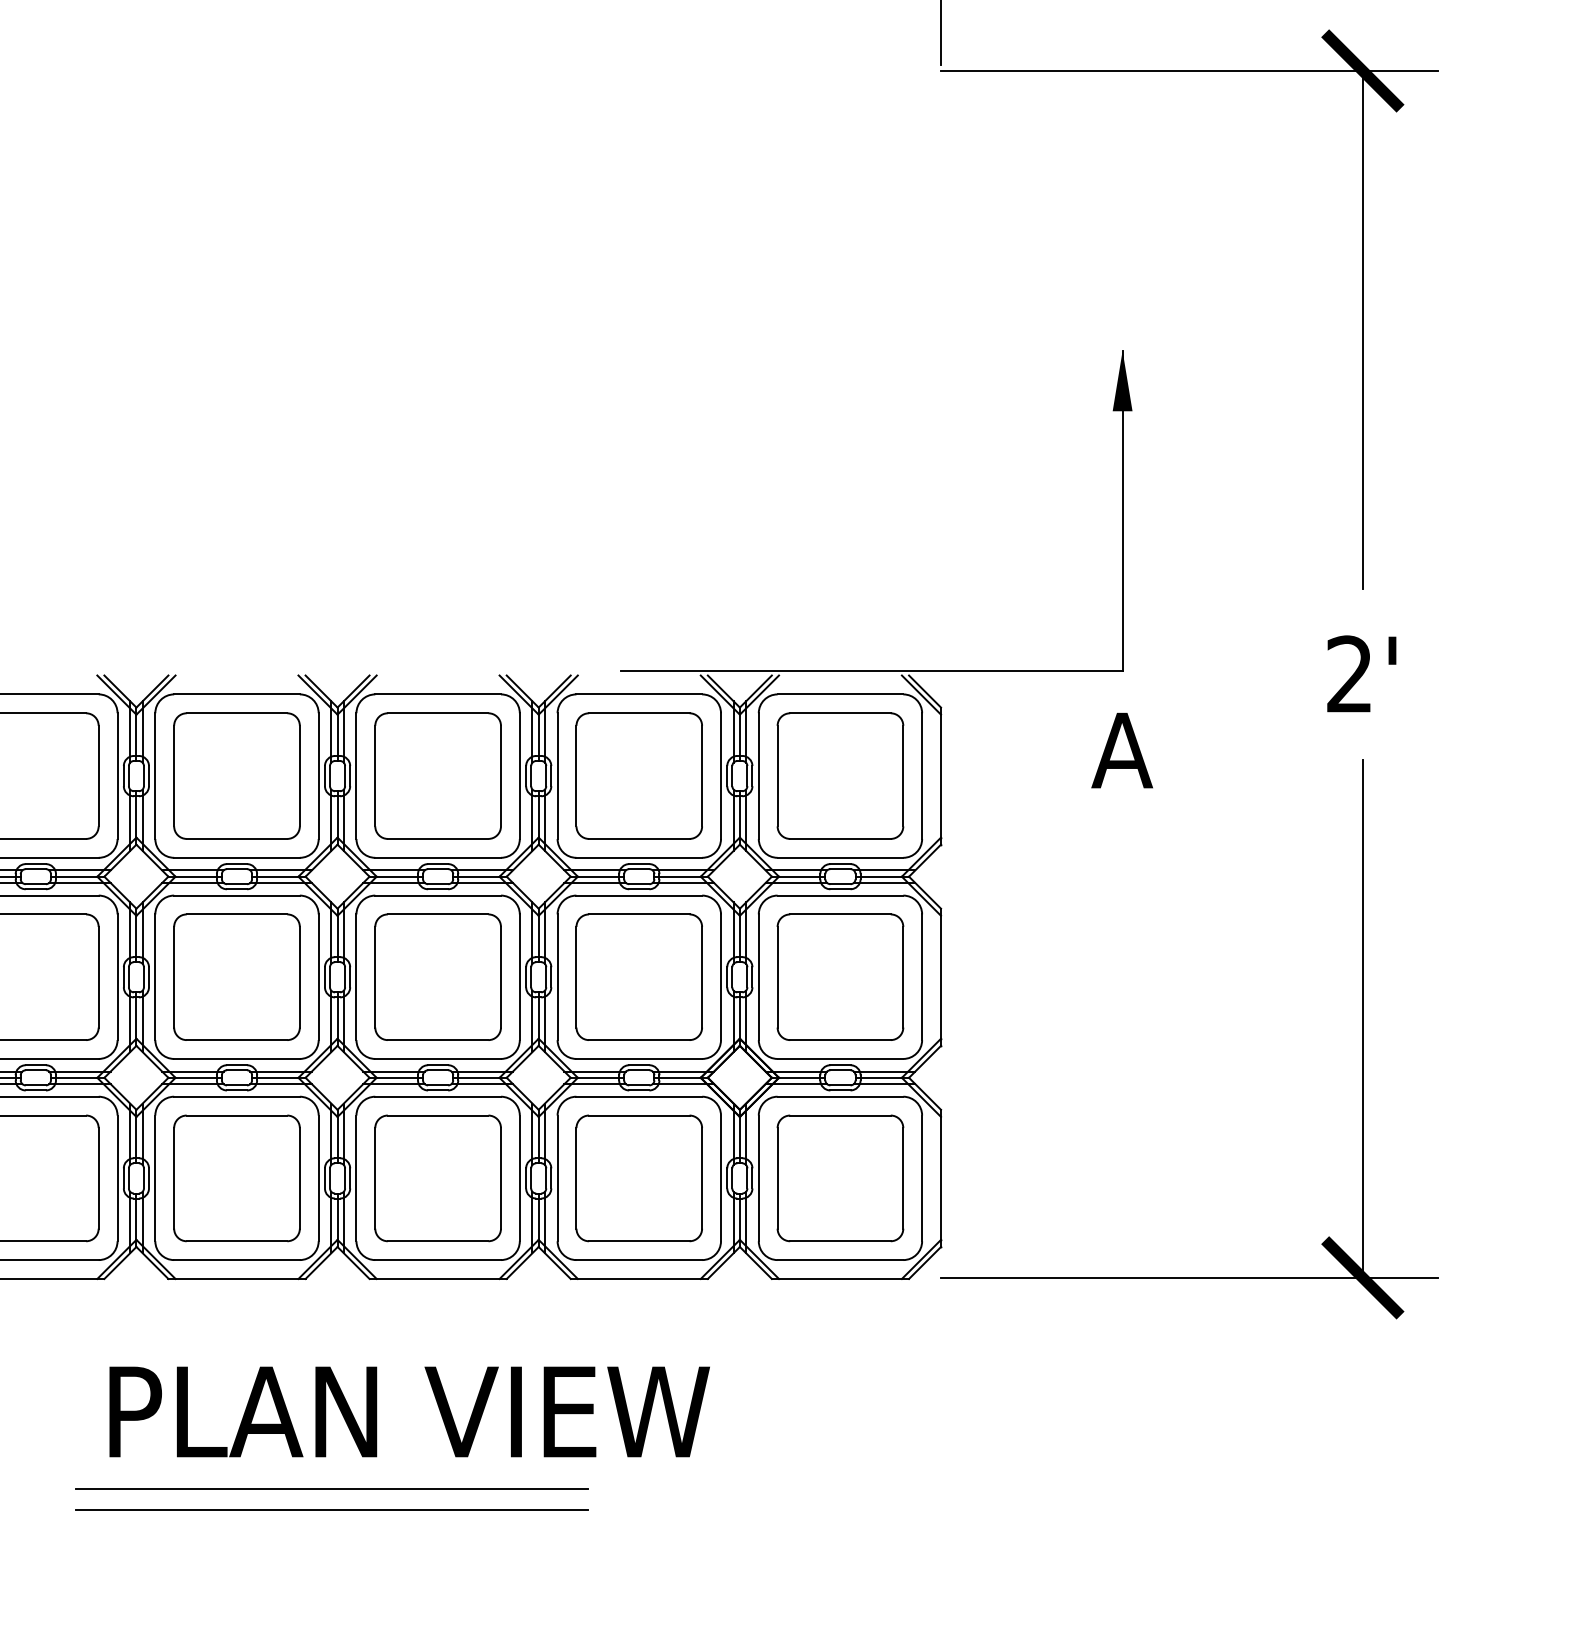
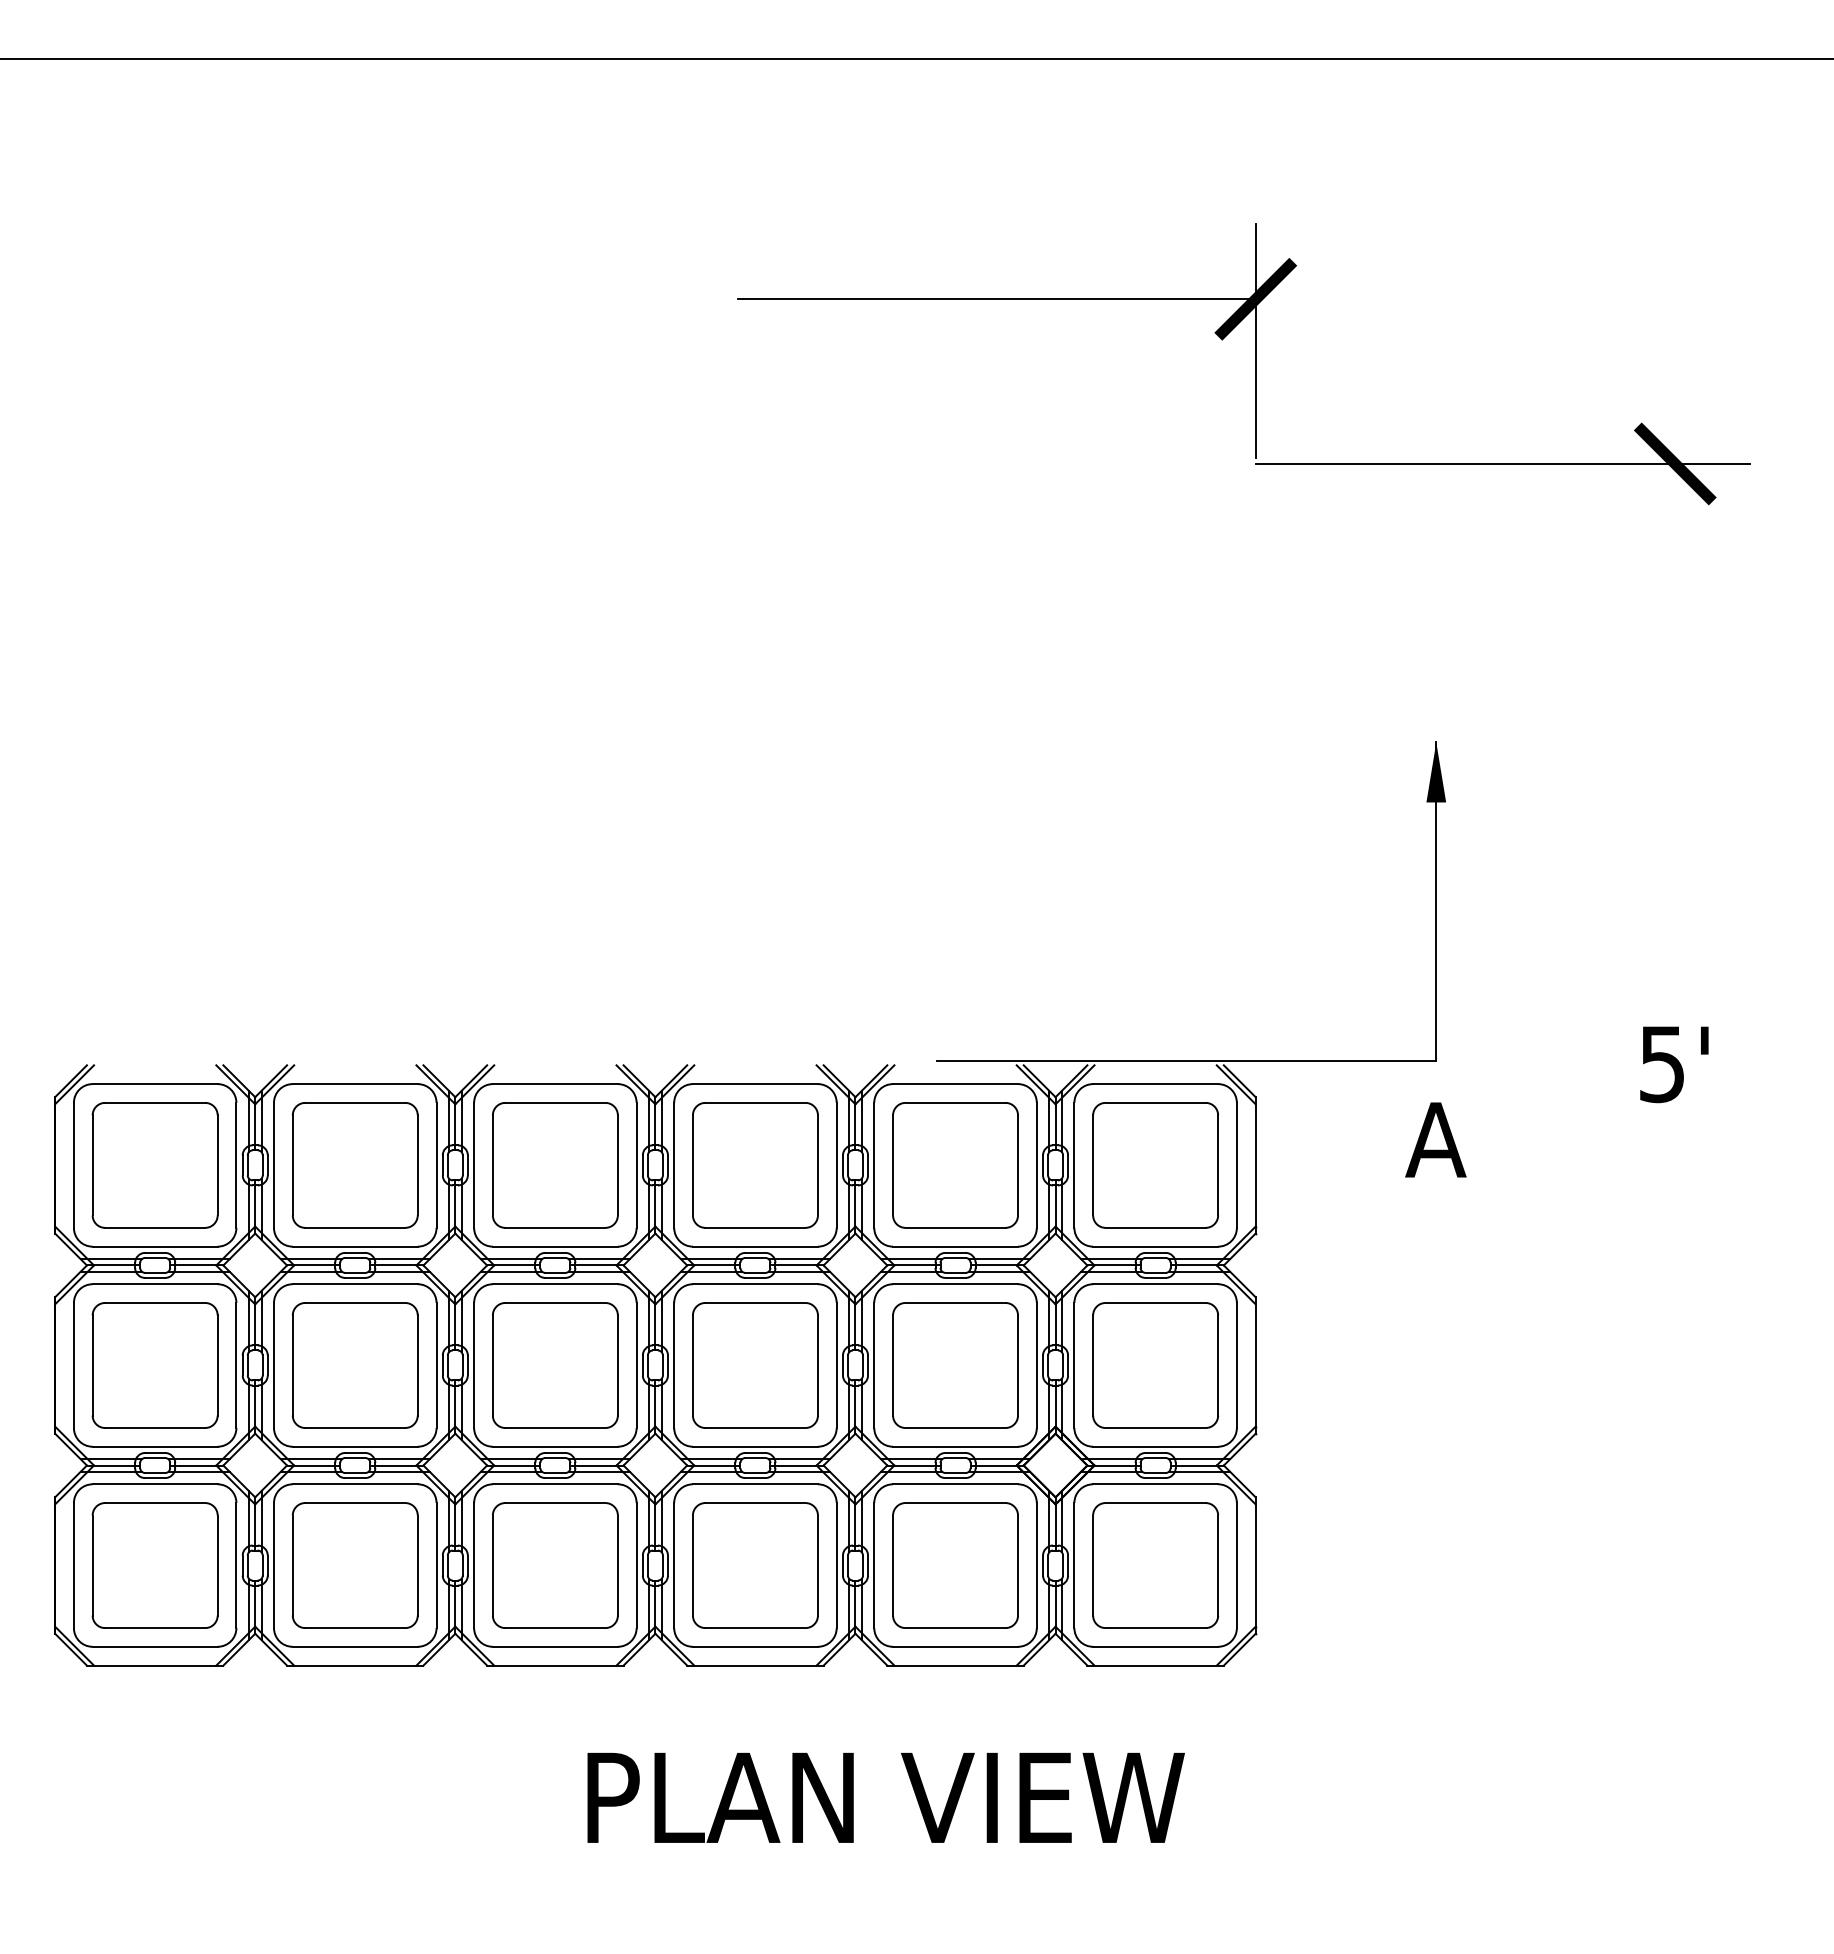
line: (1363, 329) -> (1675, 721), removed
text: (1349, 674) -> (1661, 1064), 2' -> 5'
part: (1362, 1039) -> (1674, 1427), removed
text: (409, 1411) -> (885, 1797), moved
line: (331, 1487) -> (649, 1873), removed
line: (331, 1510) -> (649, 1895), removed

